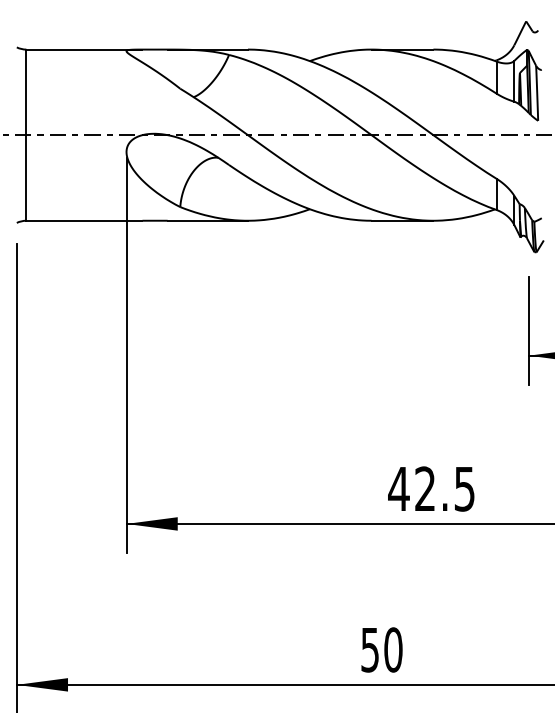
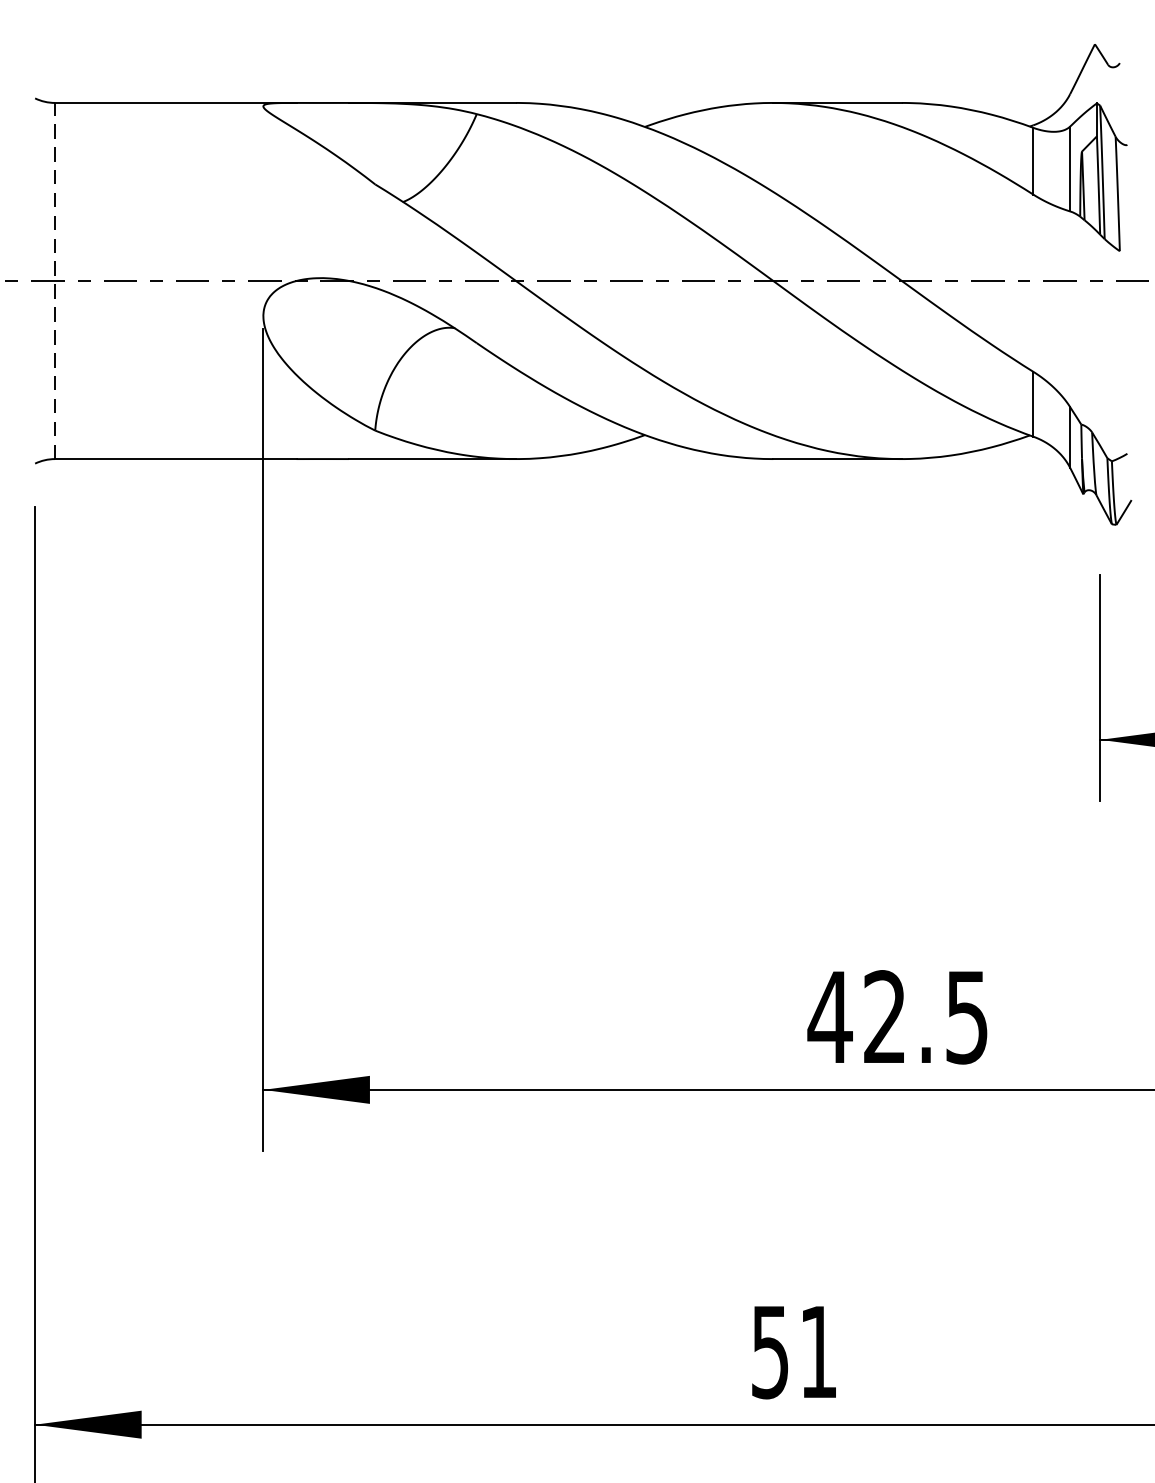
line: (26, 135) -> (55, 281), solid -> dashed
text: (393, 649) -> (818, 1351), 50 -> 51

